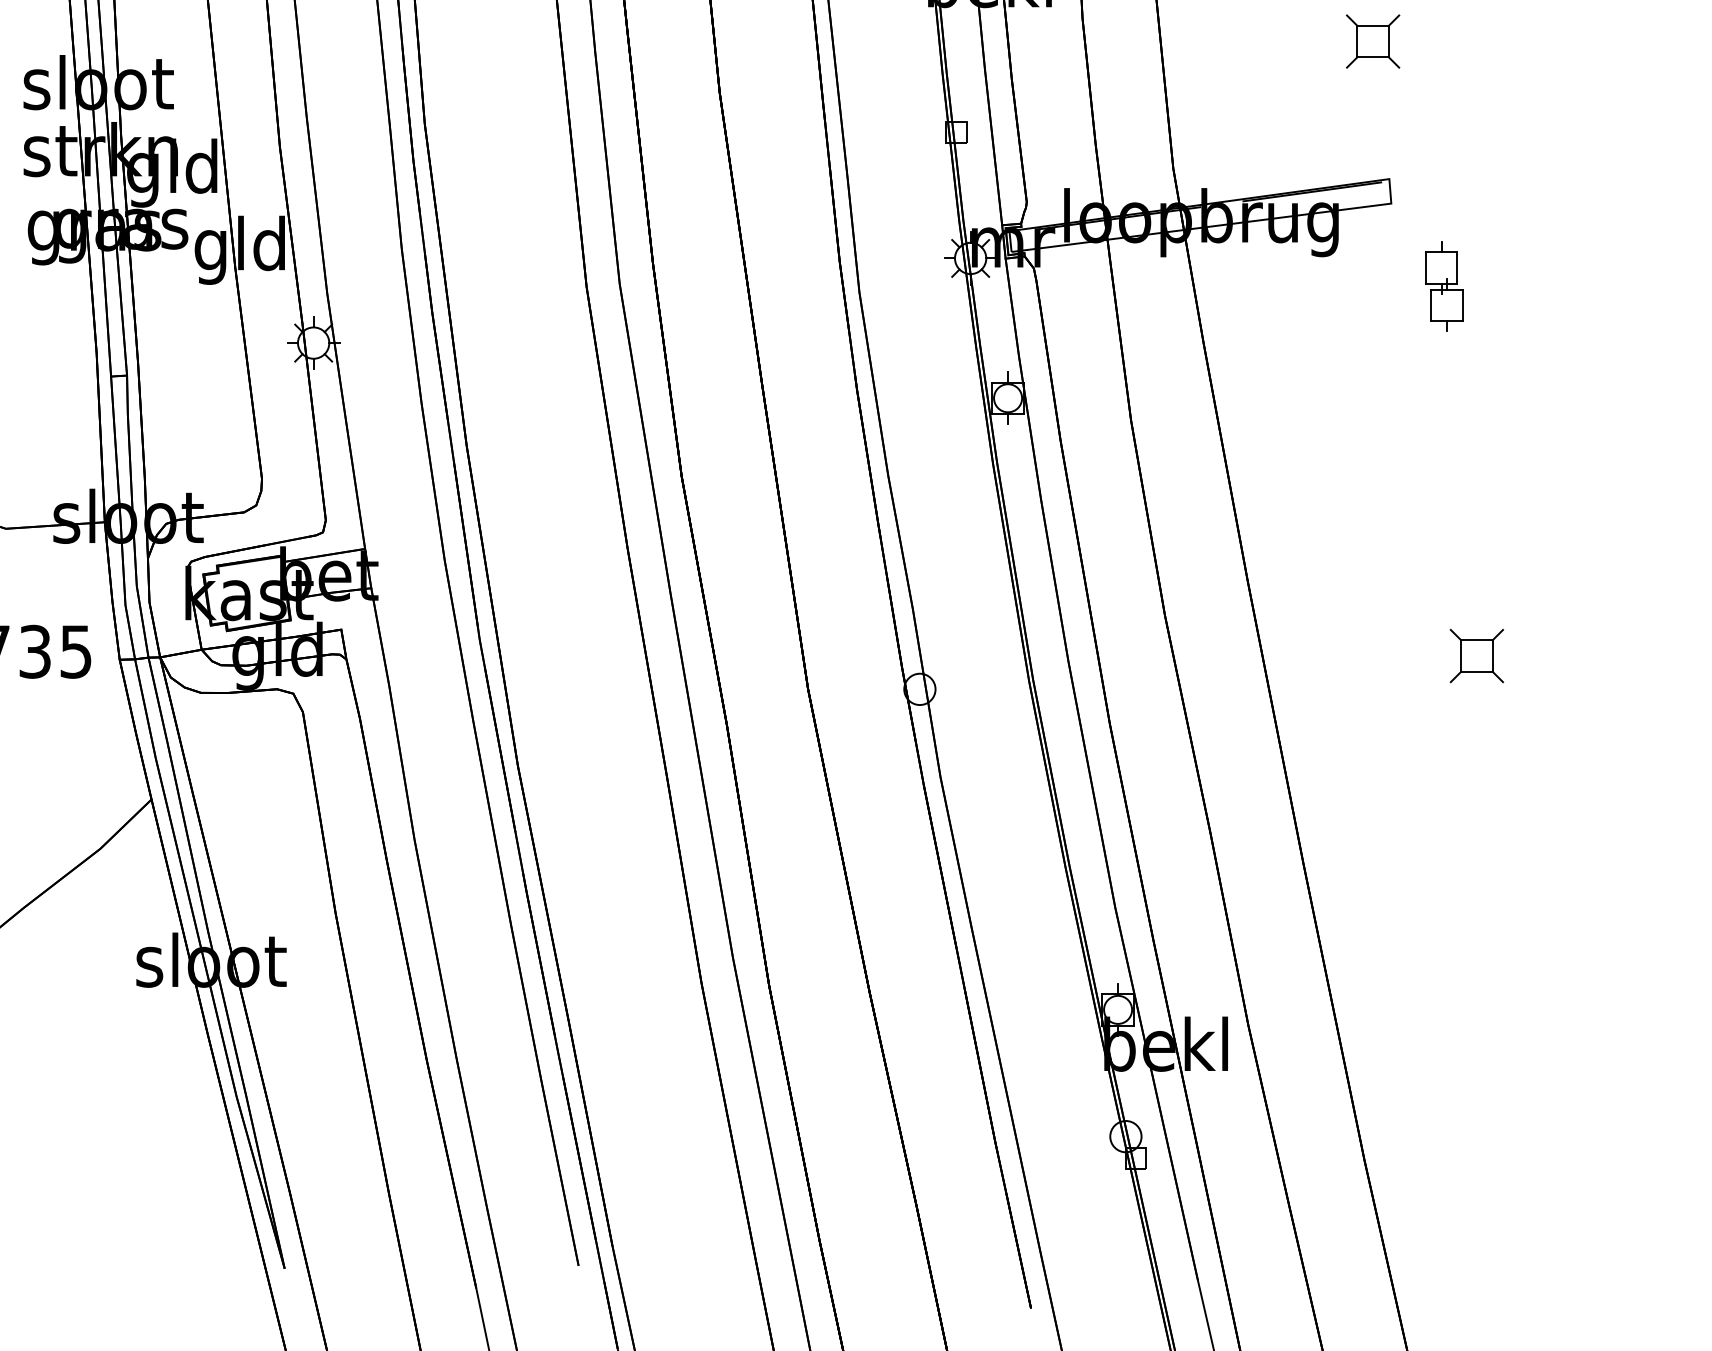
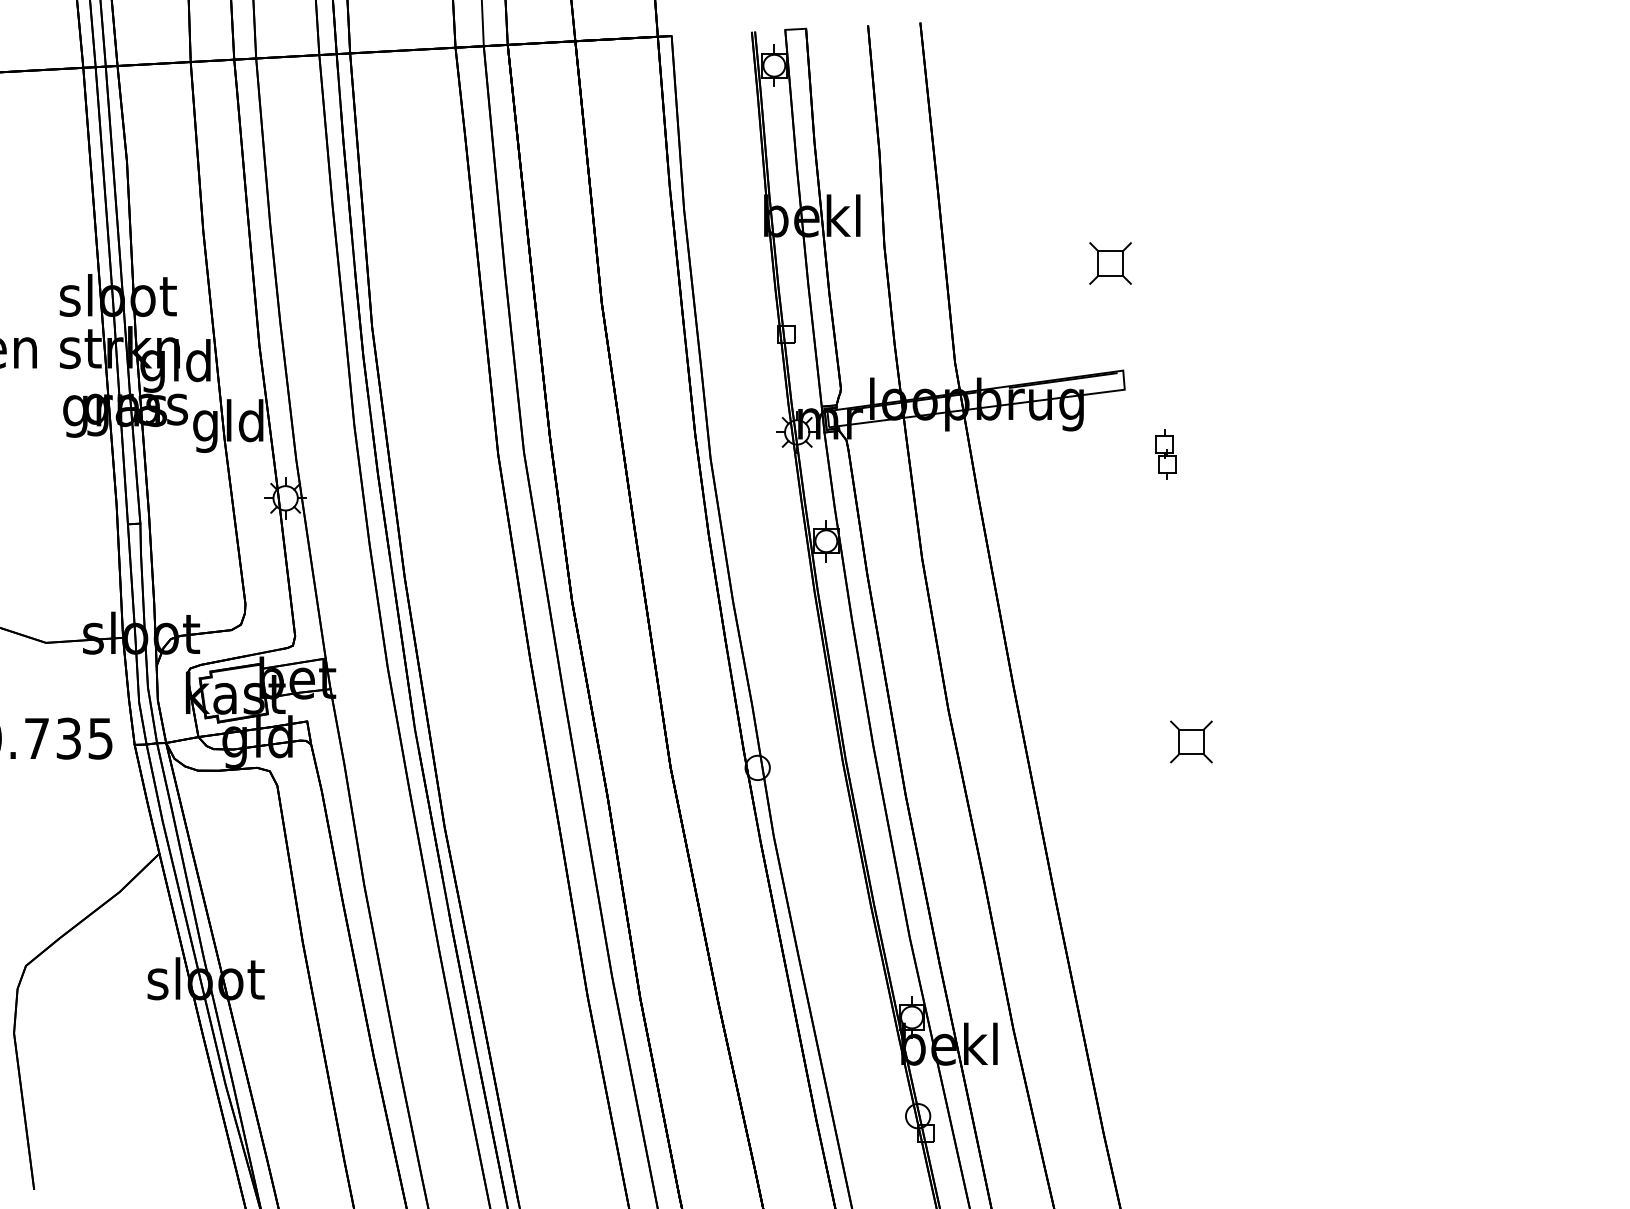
part: (1443, 286) -> (1165, 454), size x0.7

